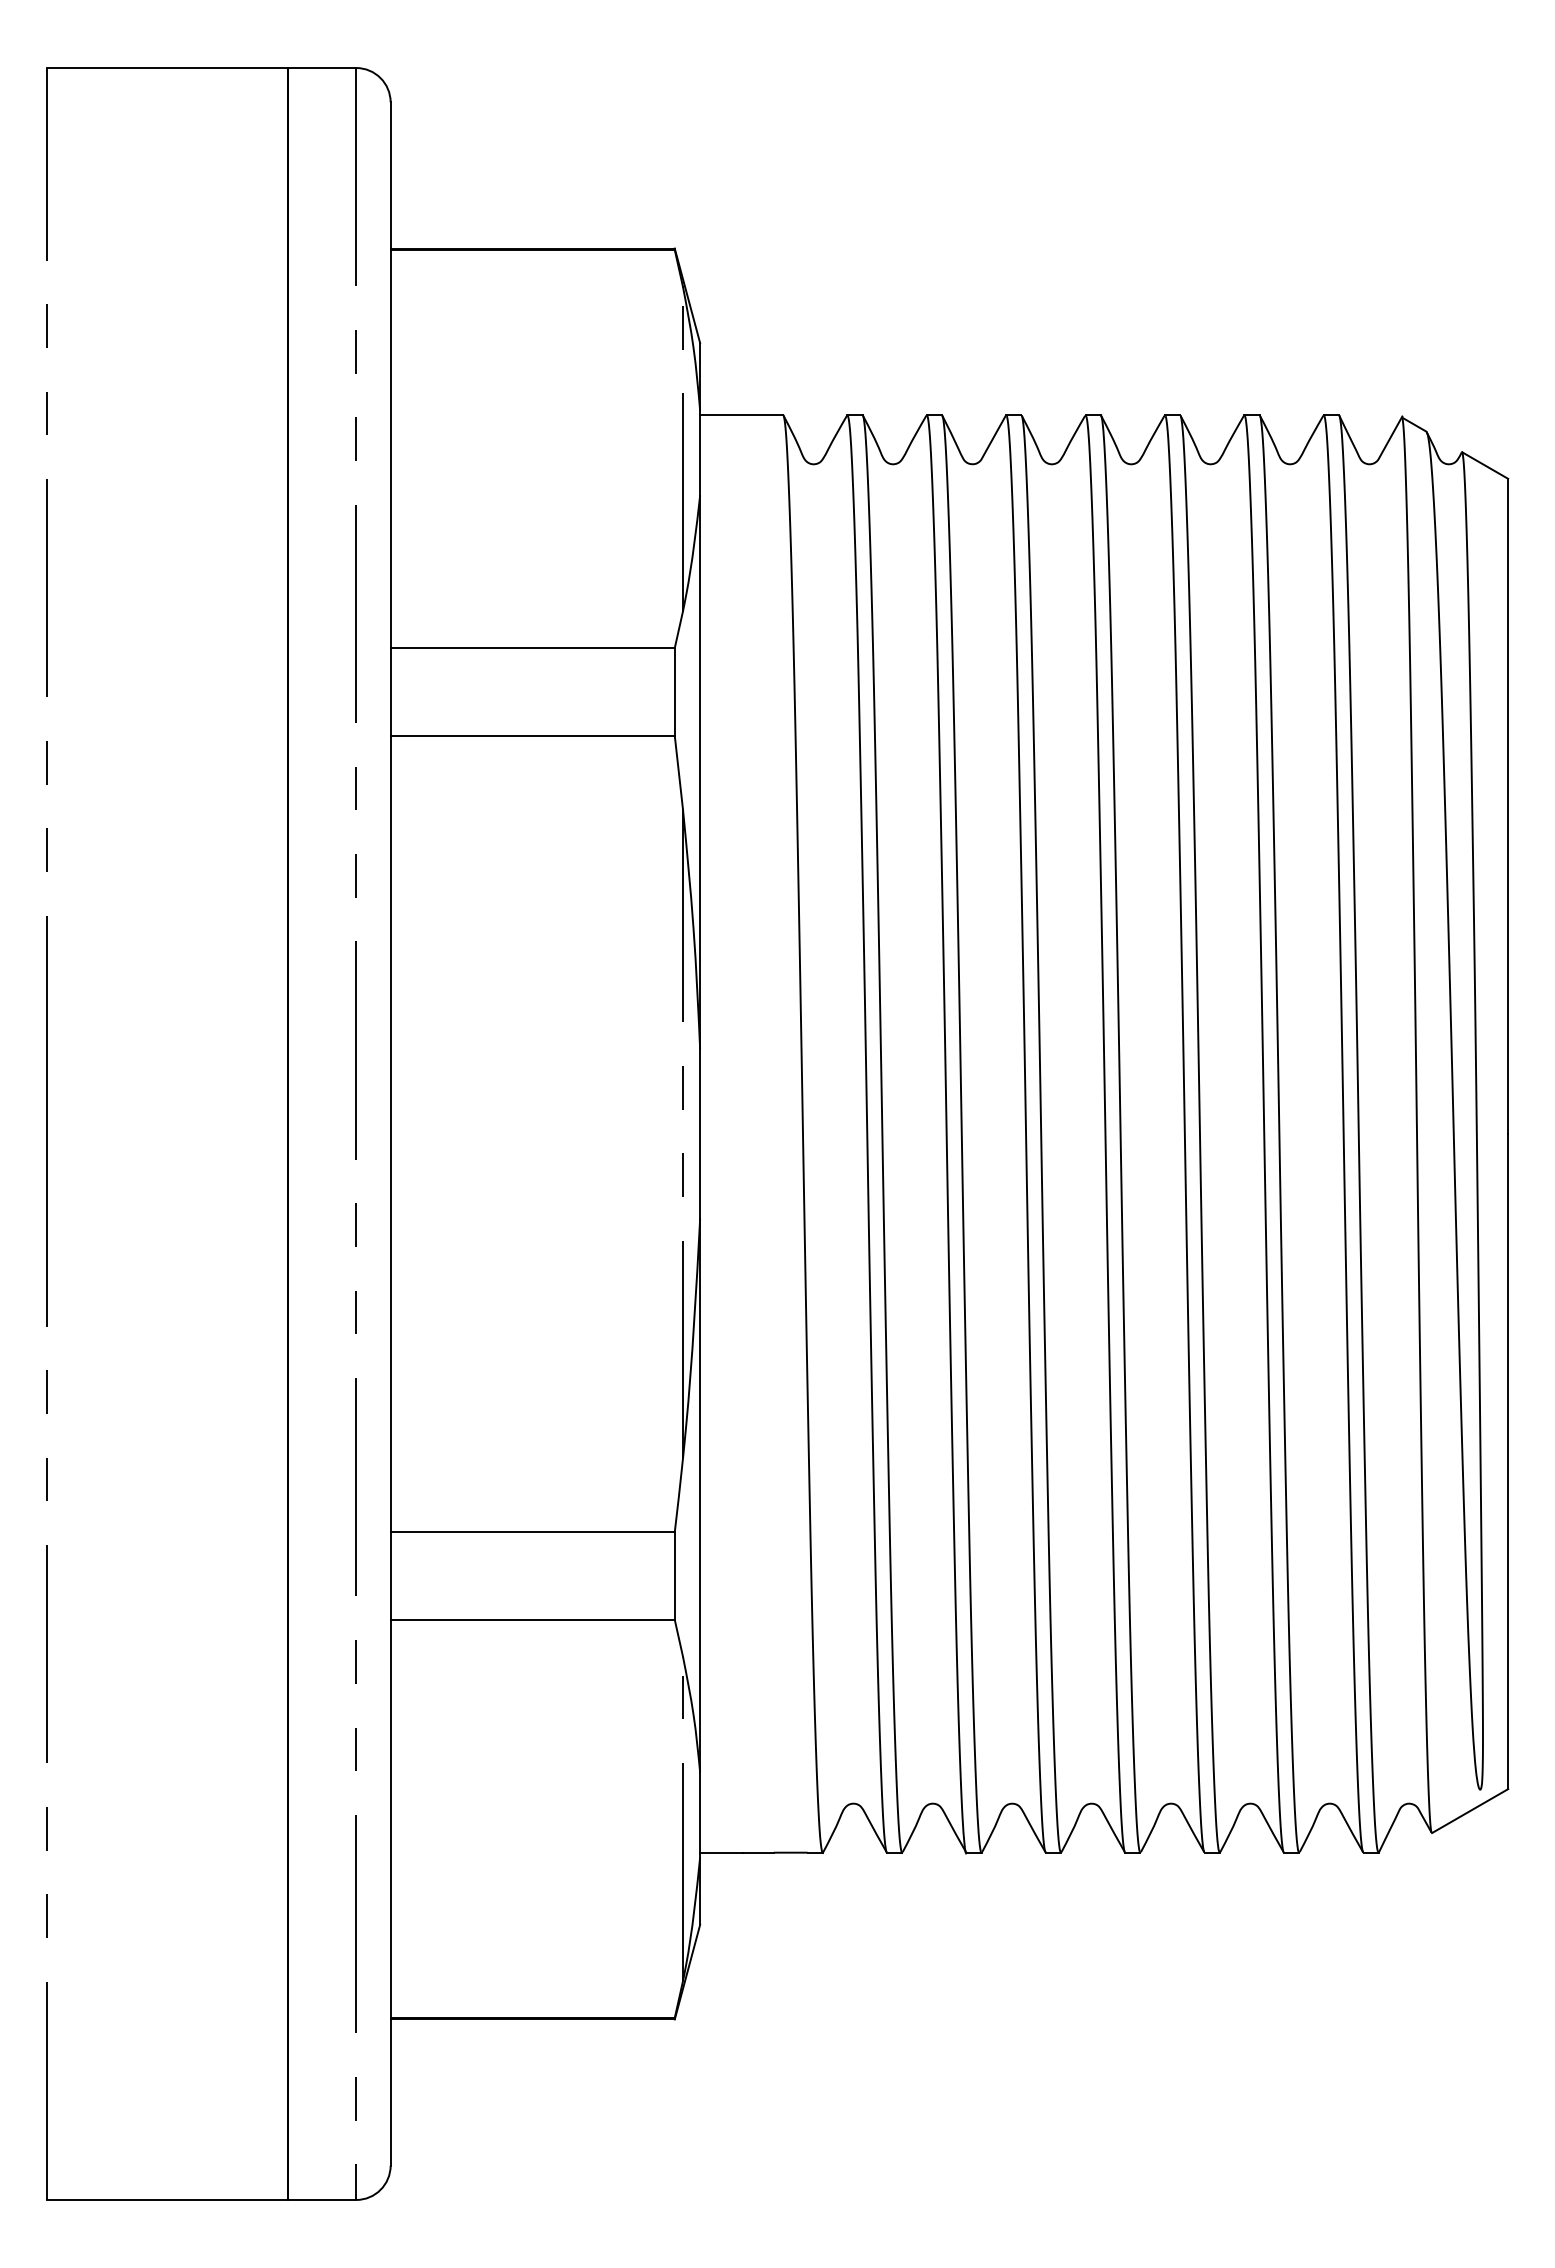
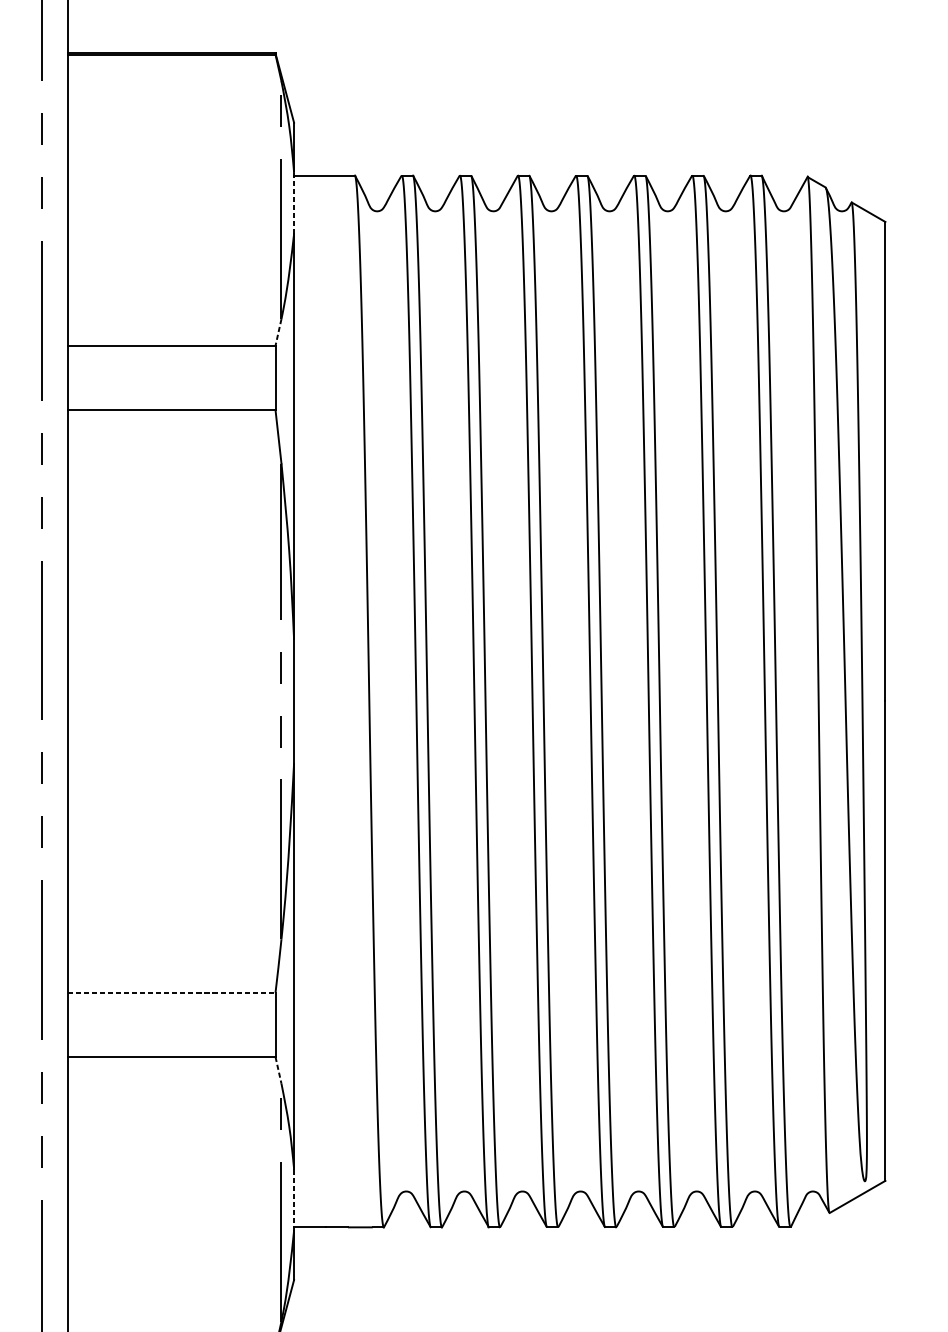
line: (700, 453) -> (294, 203), solid -> dashed
line: (678, 629) -> (278, 332), solid -> dashed
line: (533, 1532) -> (172, 993), solid -> dashed
line: (678, 1638) -> (278, 1070), solid -> dashed
line: (700, 1814) -> (294, 1199), solid -> dashed

